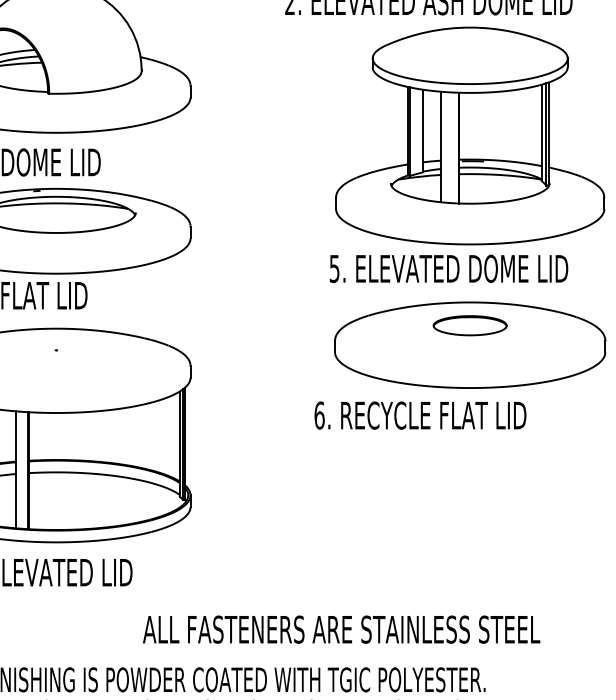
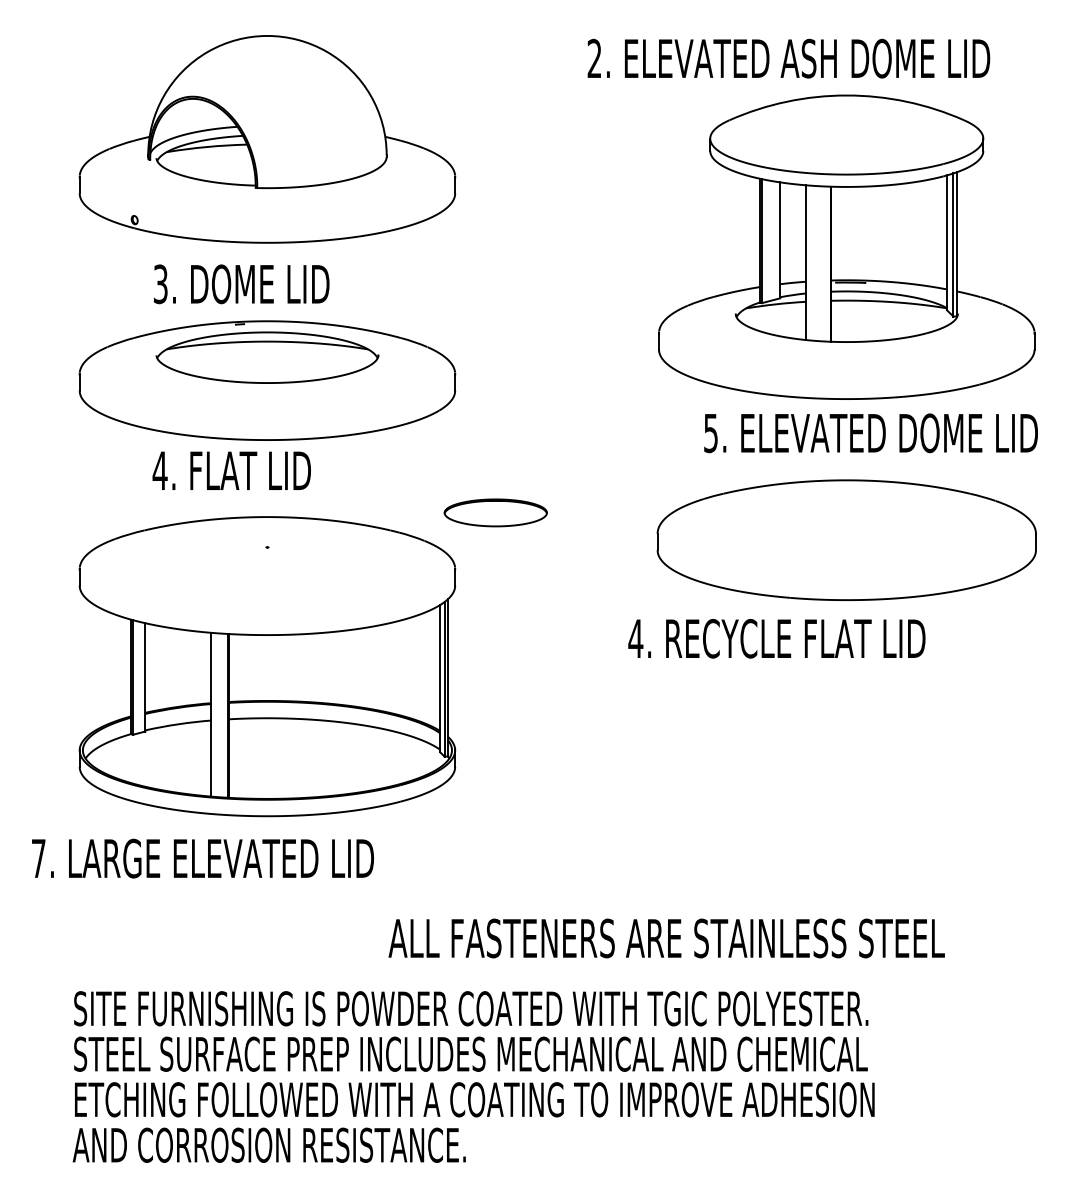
text: (448, 269) -> (870, 433), moved
part: (470, 325) -> (495, 512), moved
text: (319, 415) -> (635, 638), 6. -> 4.

